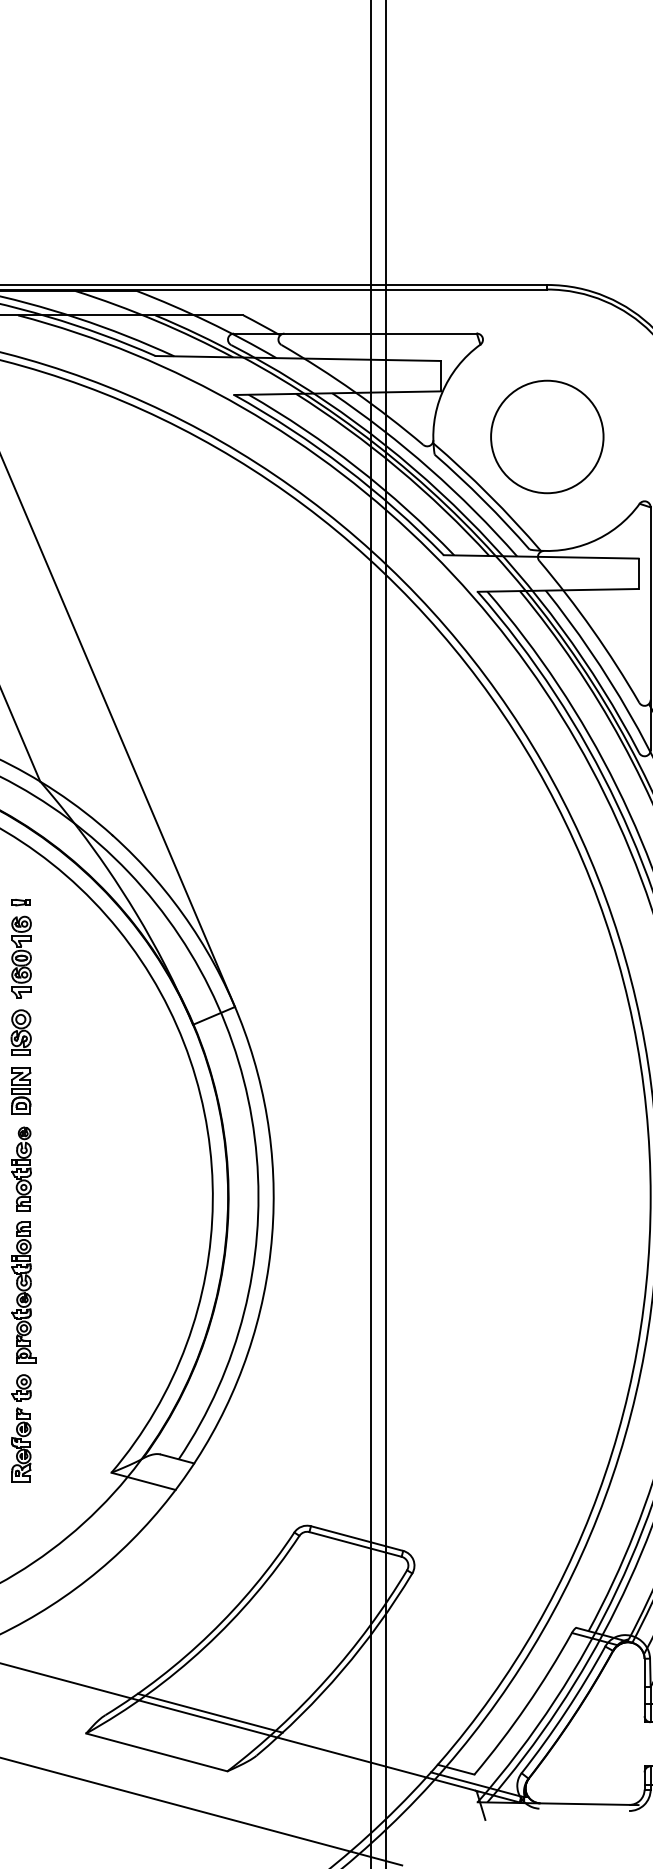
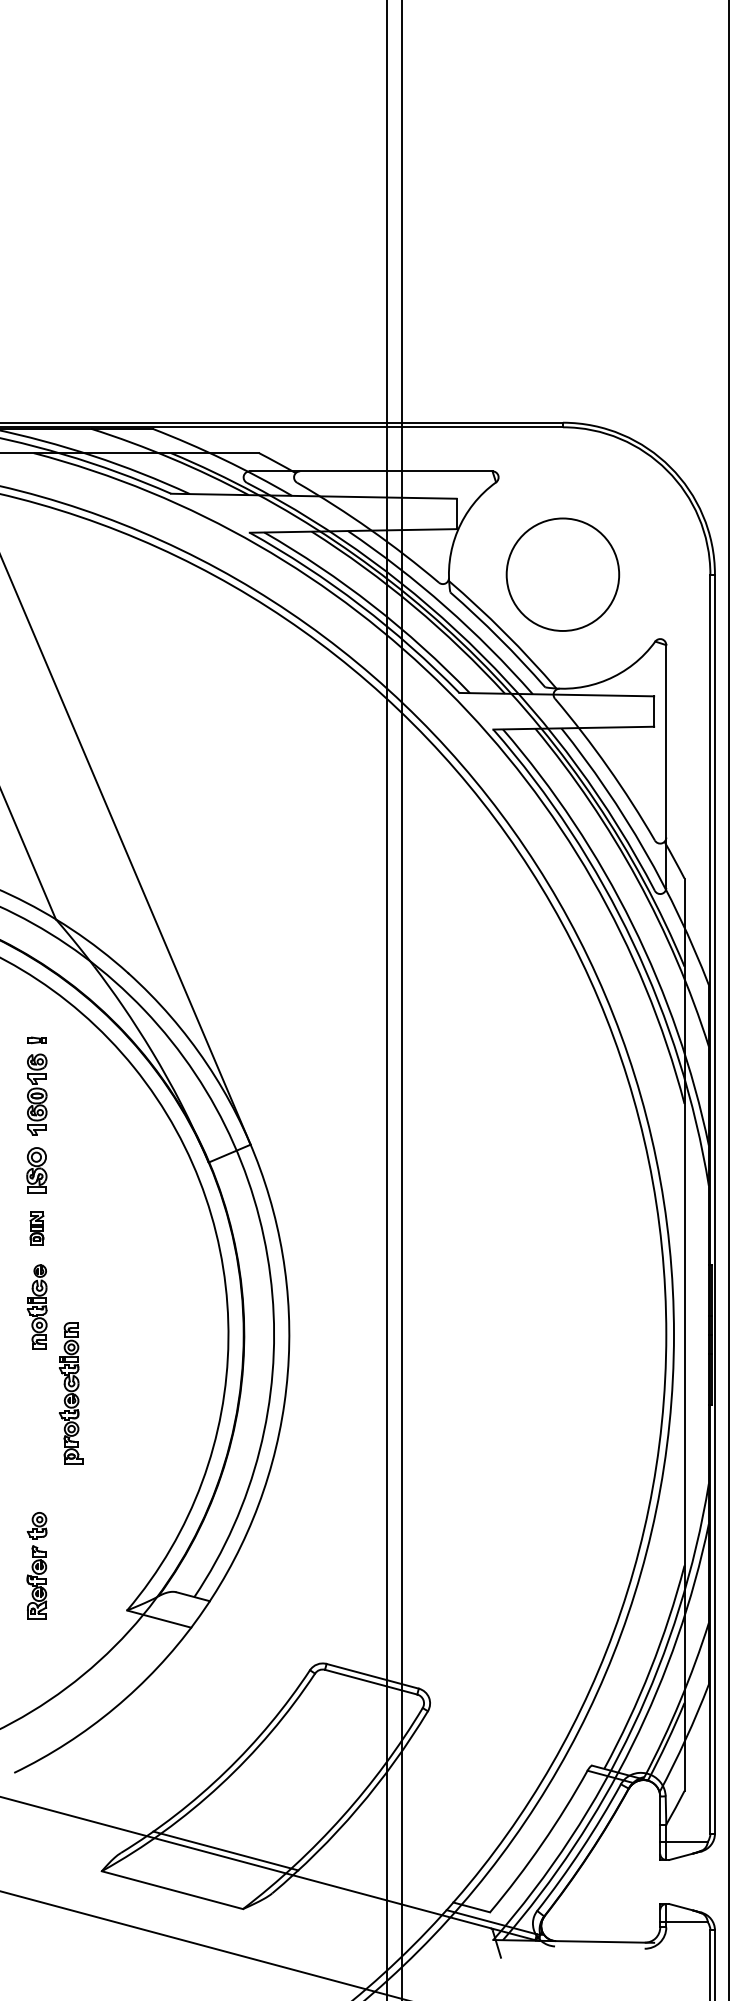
part: (20, 1090) -> (36, 1228), size x0.7
part: (22, 1292) -> (70, 1393), moved

